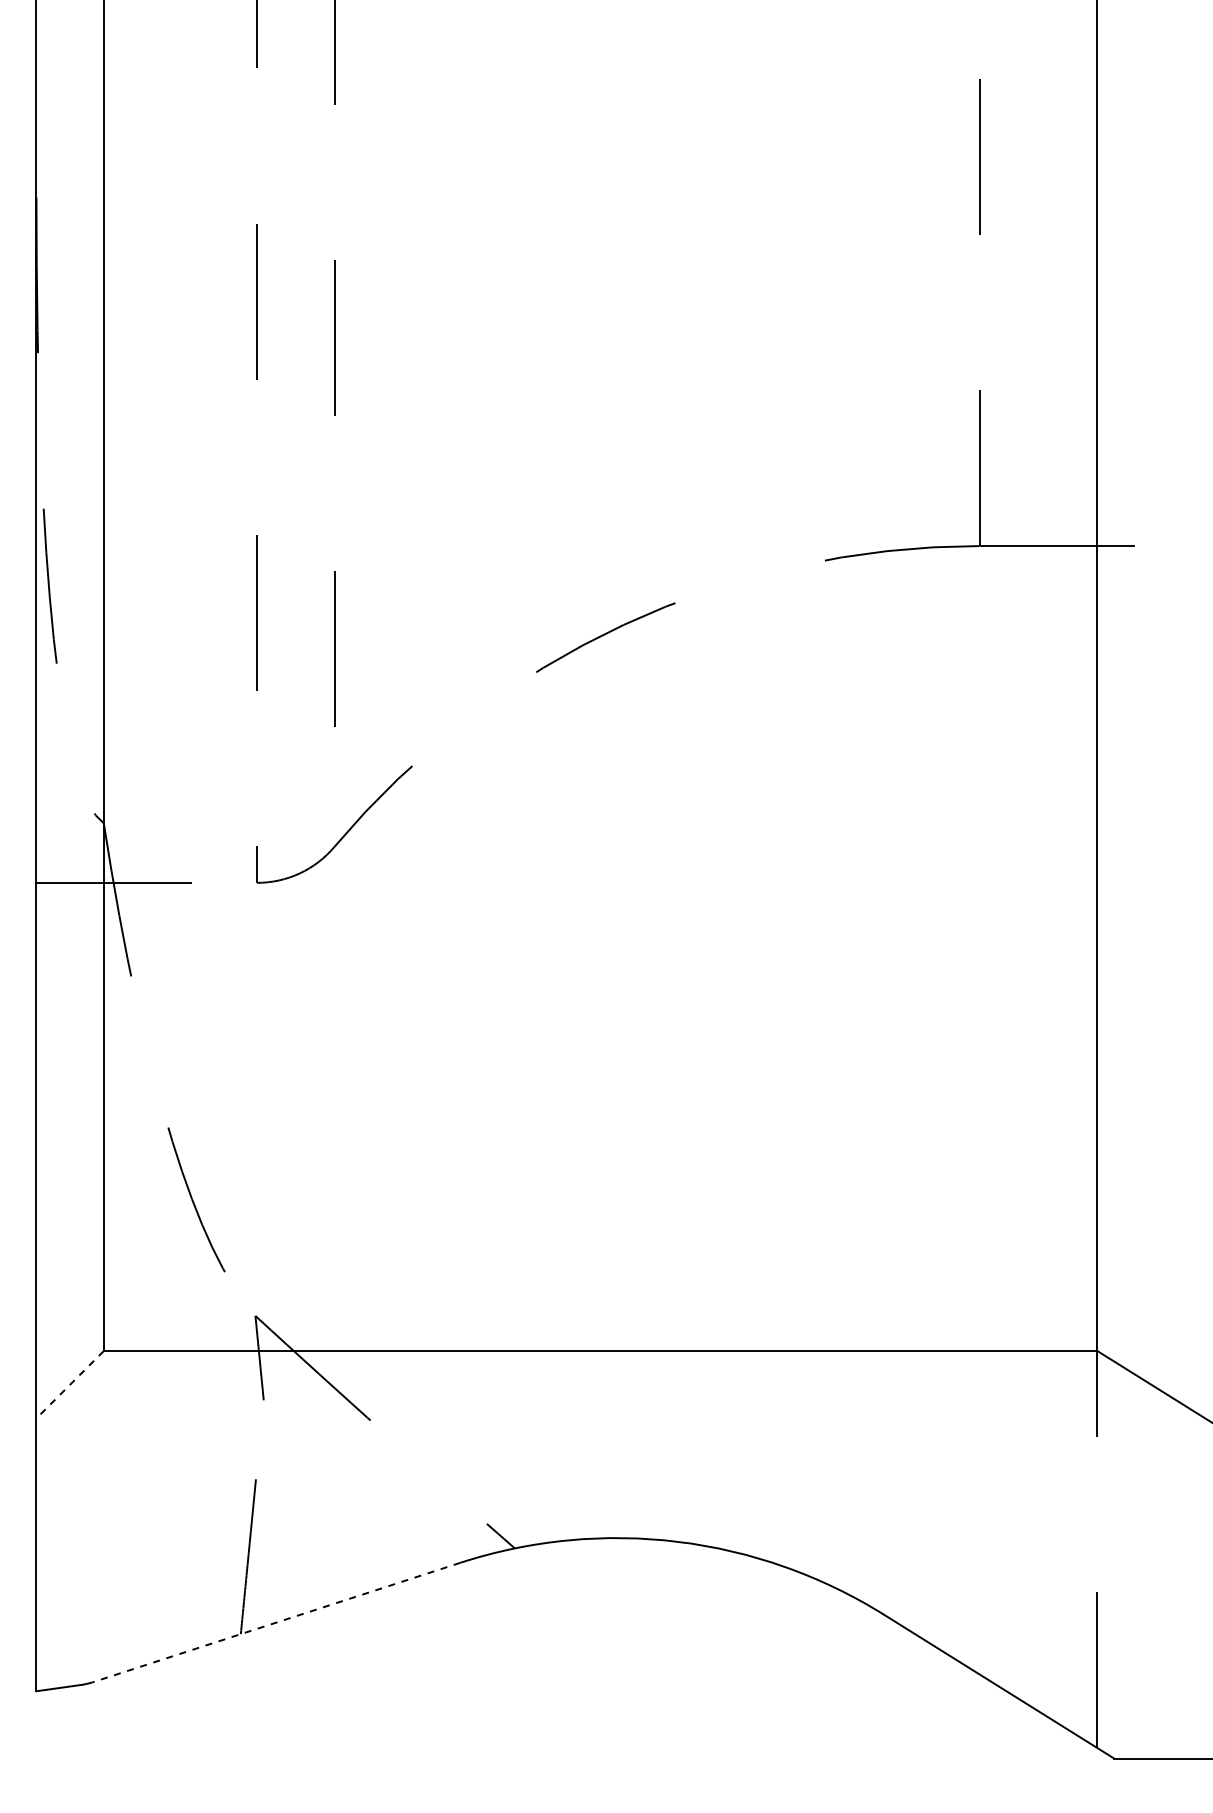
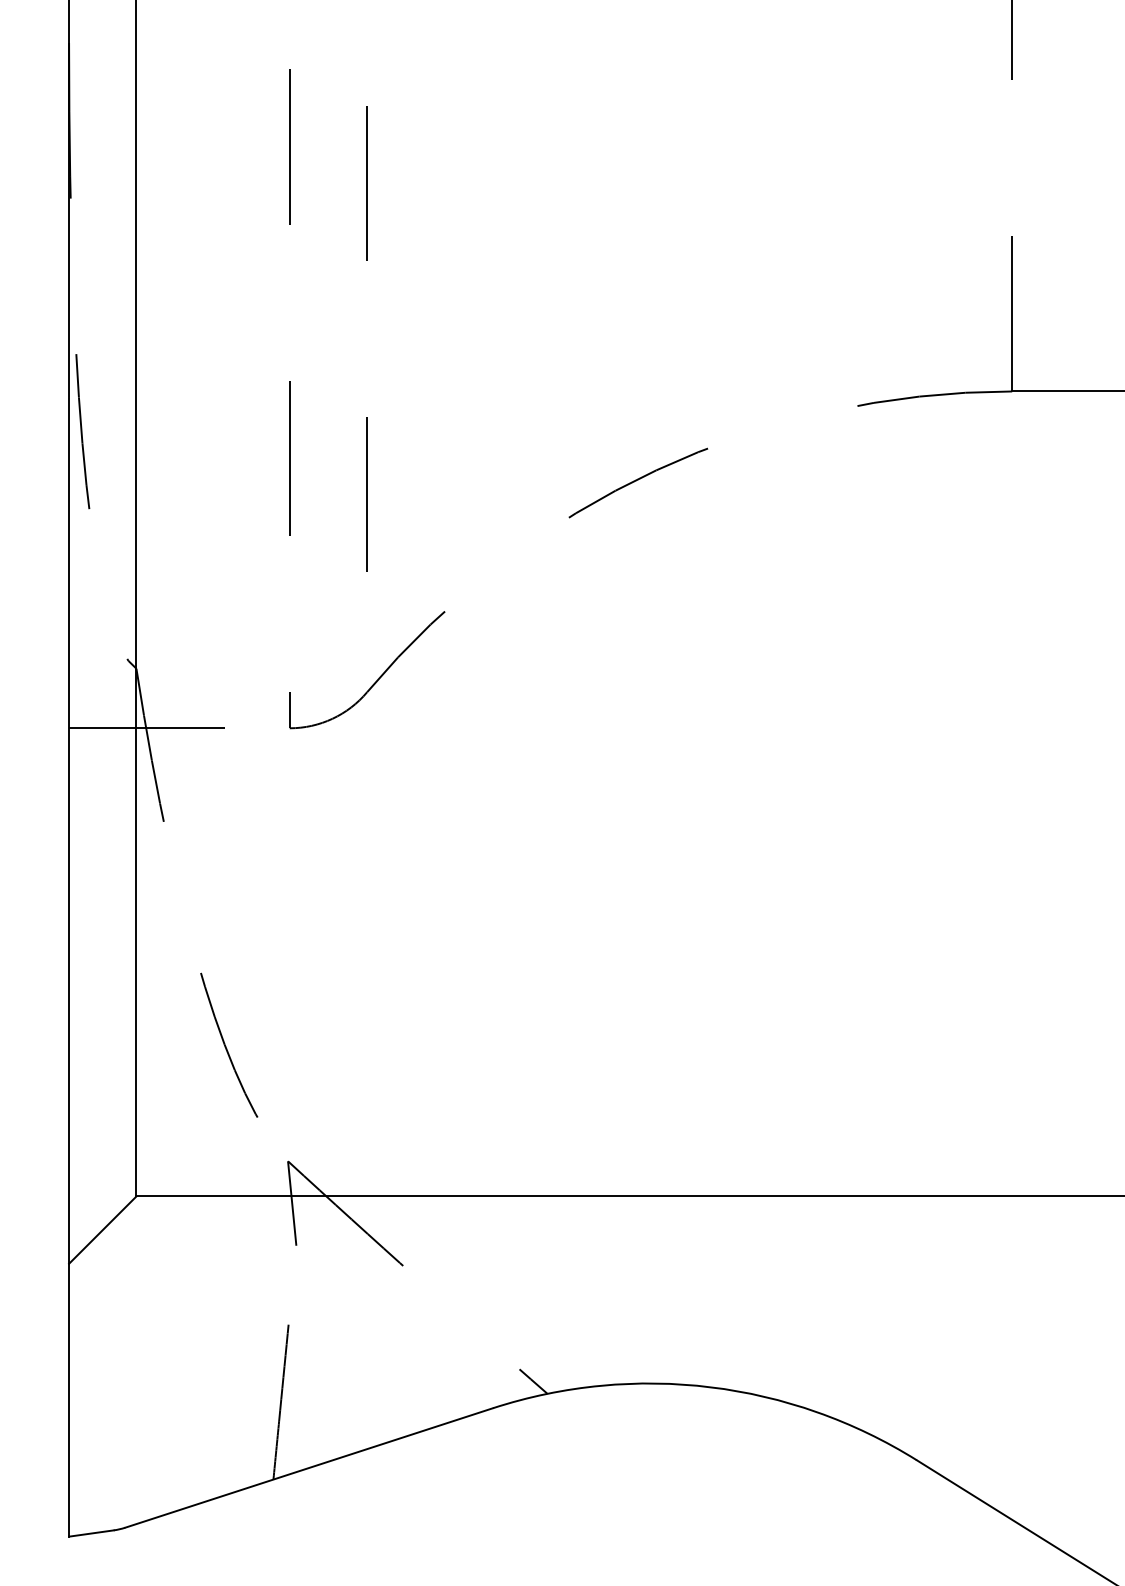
line: (70, 1384) -> (103, 1229), dashed -> solid
line: (276, 1622) -> (309, 1467), dashed -> solid

